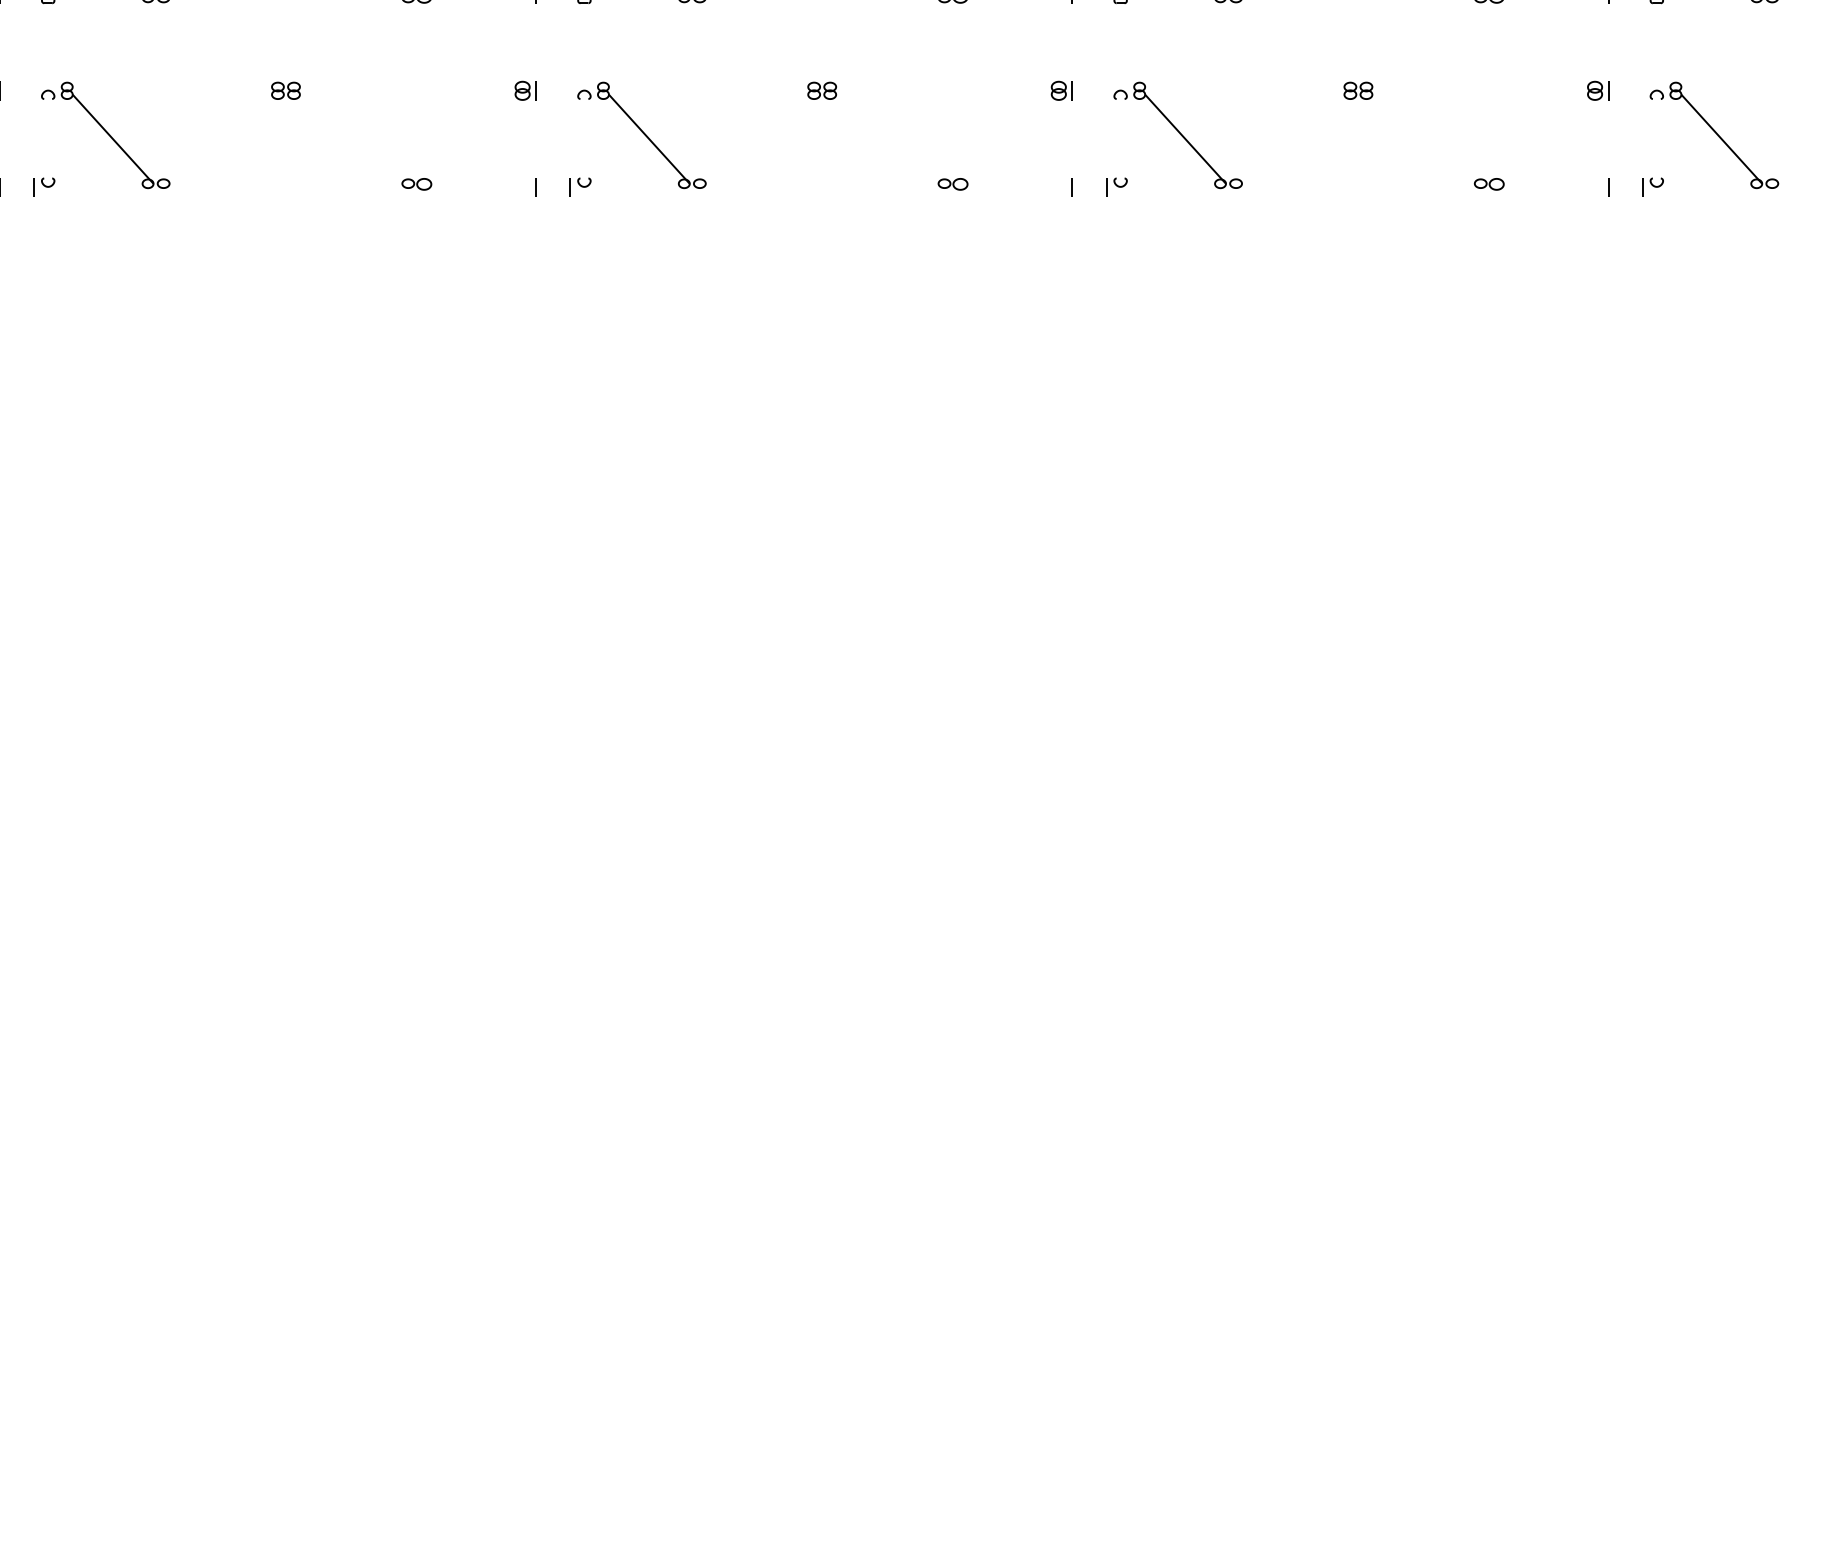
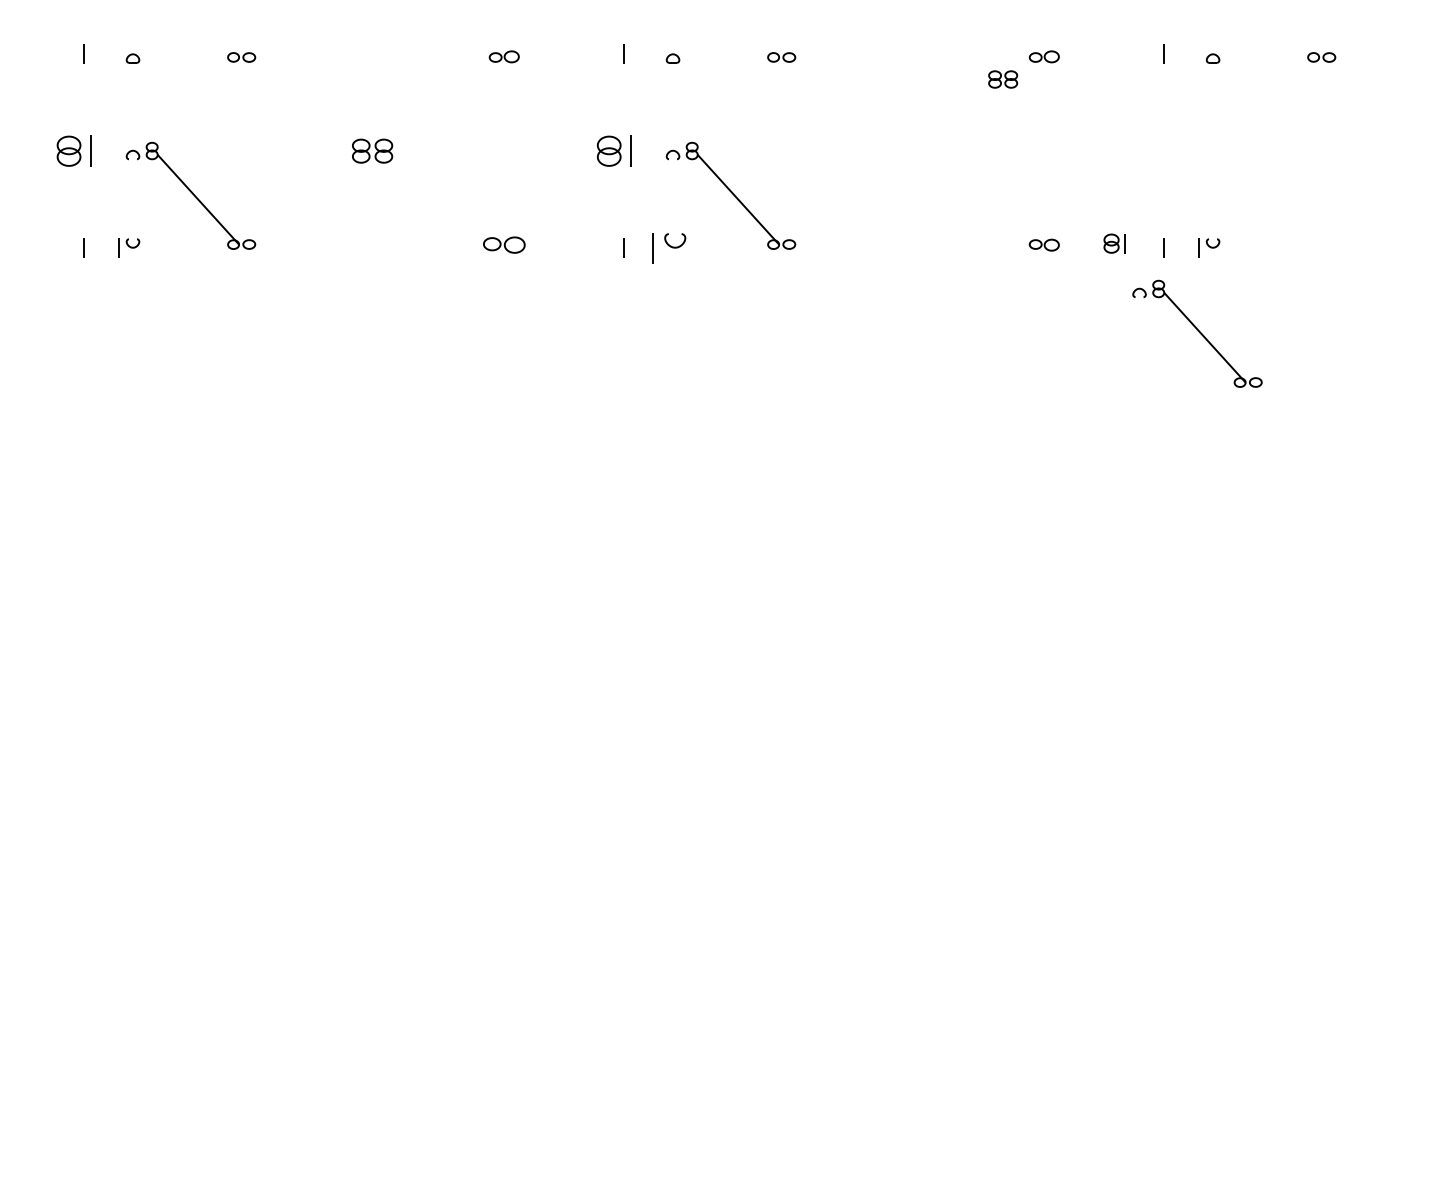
part: (525, 90) -> (73, 150), size x1.6
part: (821, 90) -> (371, 150), size x1.4
part: (1061, 90) -> (613, 150), size x1.6
part: (1358, 90) -> (1003, 79), moved
part: (1598, 90) -> (1115, 243), moved
part: (1714, 135) -> (1197, 333), moved
part: (952, 184) -> (503, 245), size x1.4
part: (1116, 186) -> (668, 247), size x1.6

